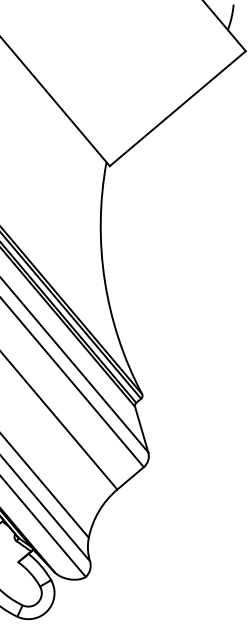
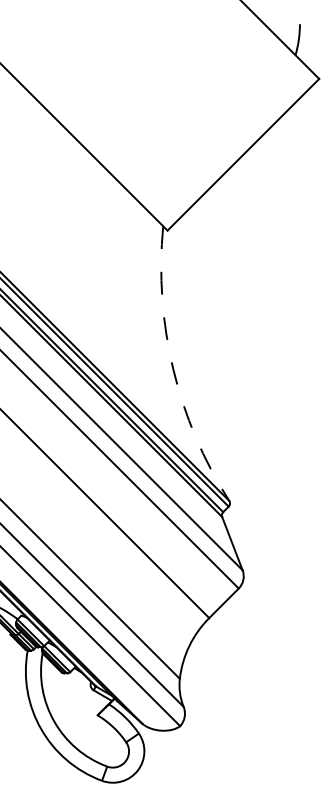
arc: (105, 281) -> (173, 369), solid -> dashed

